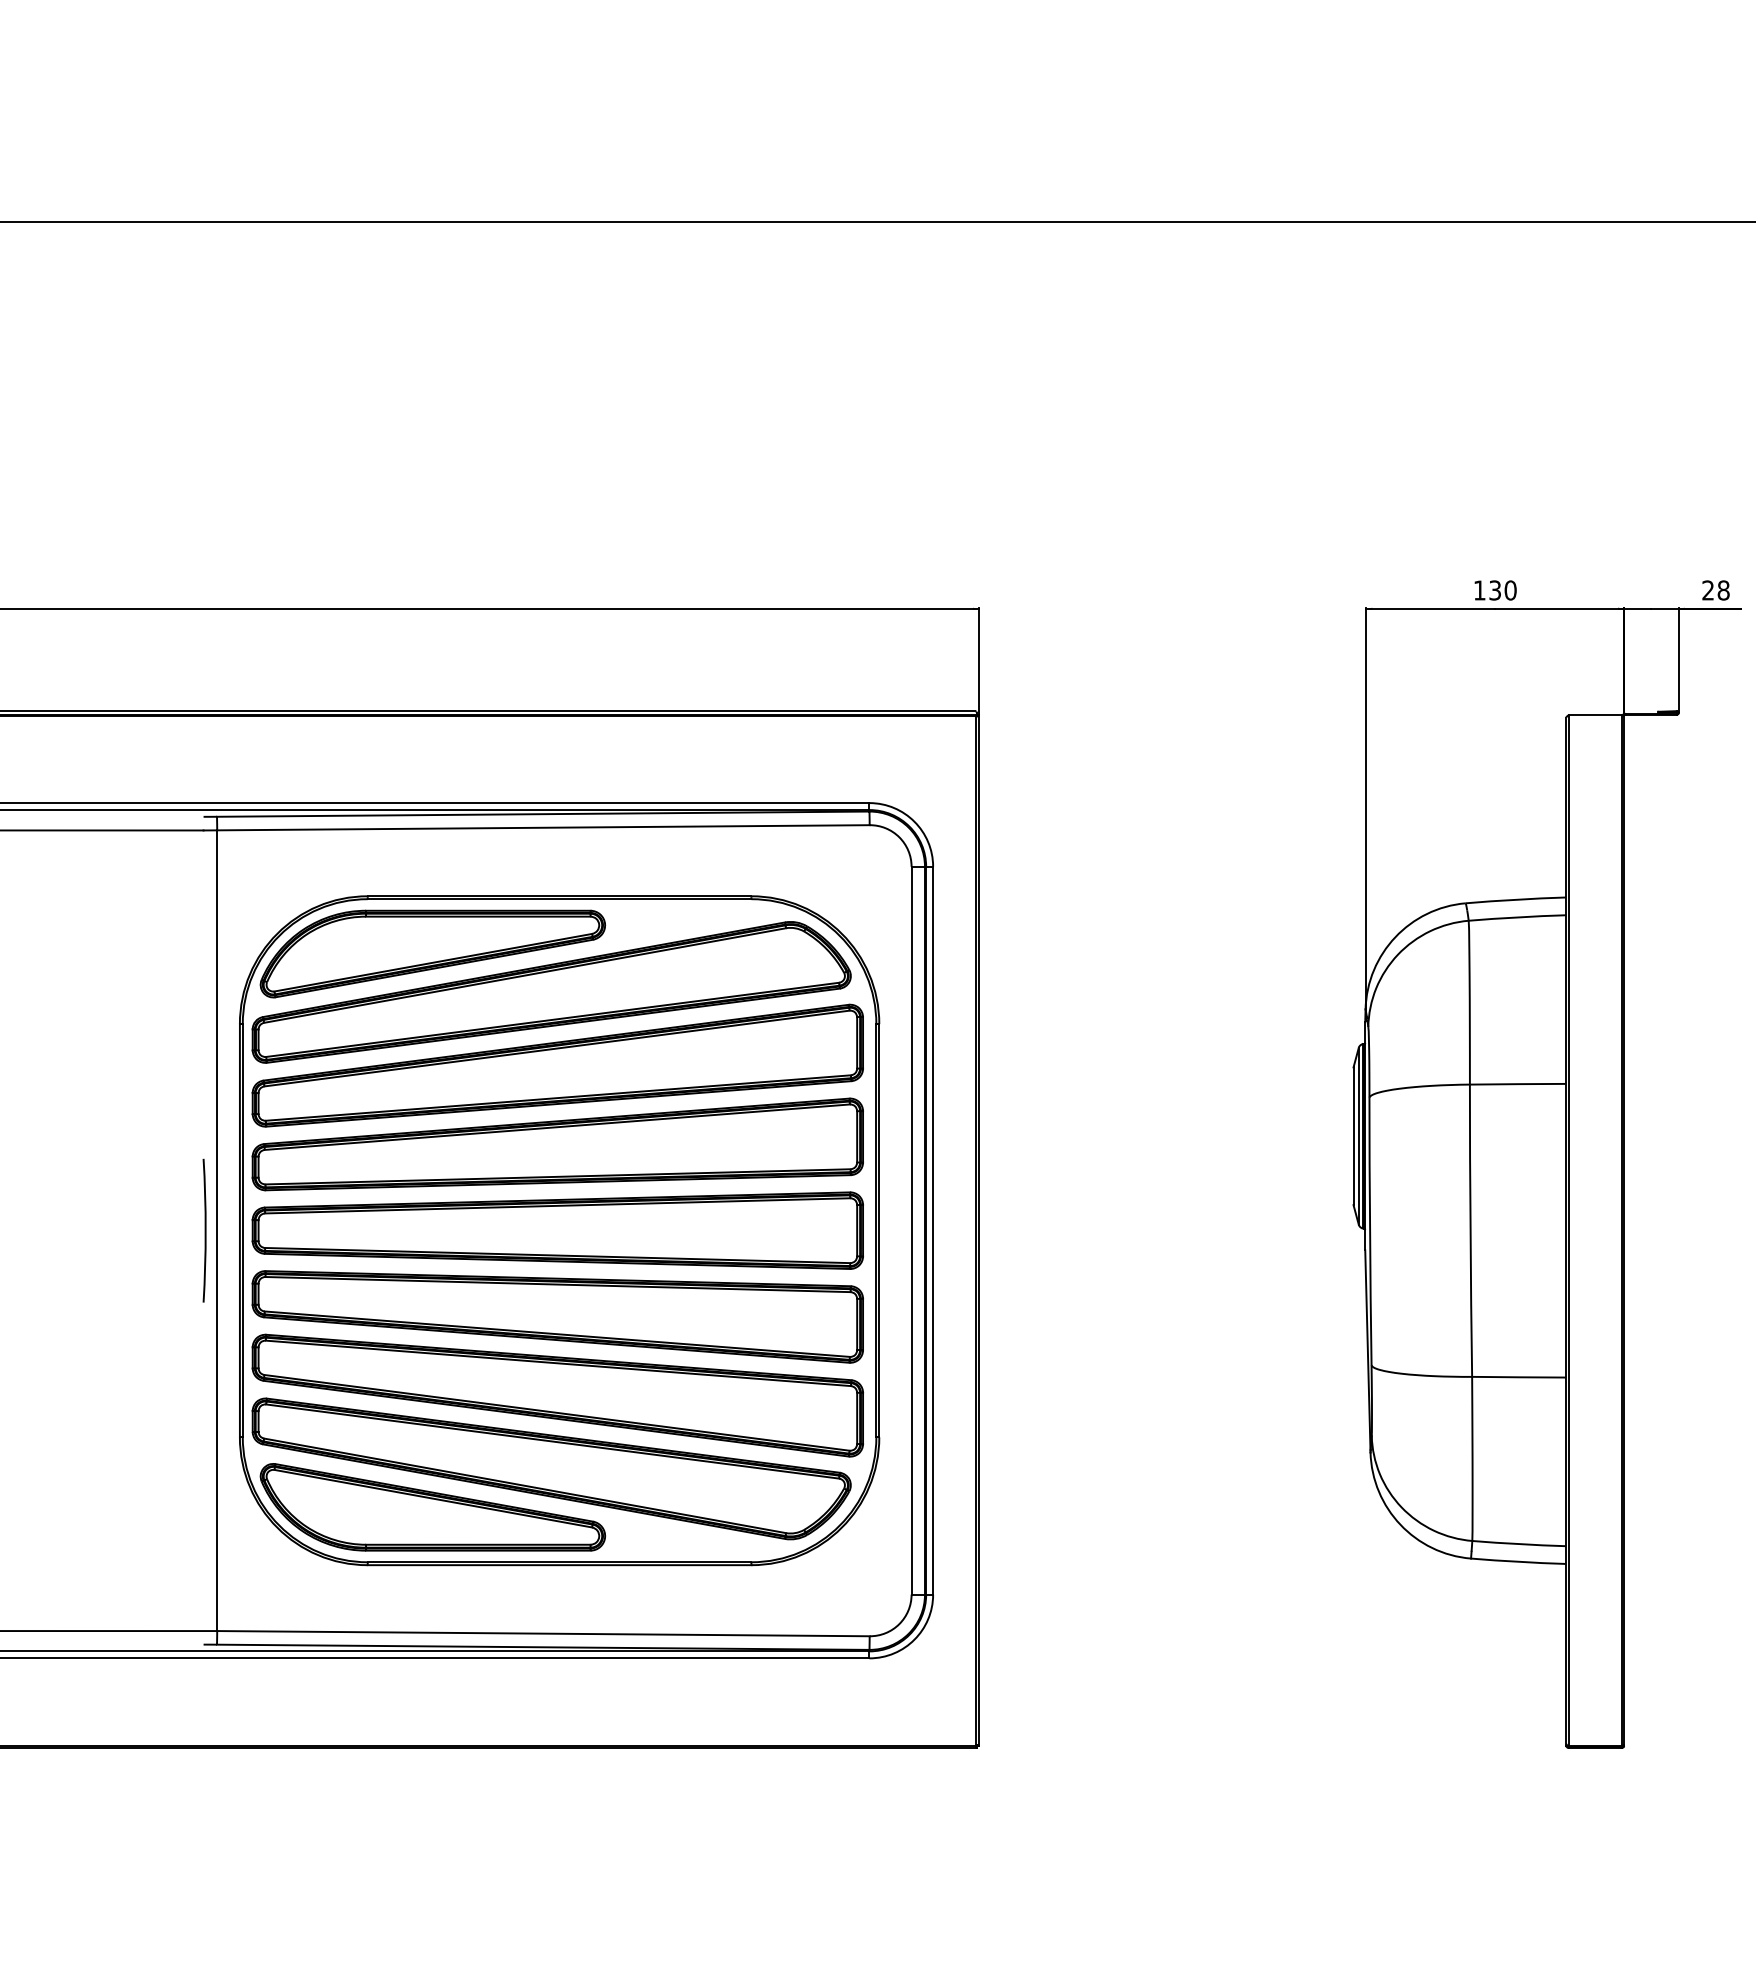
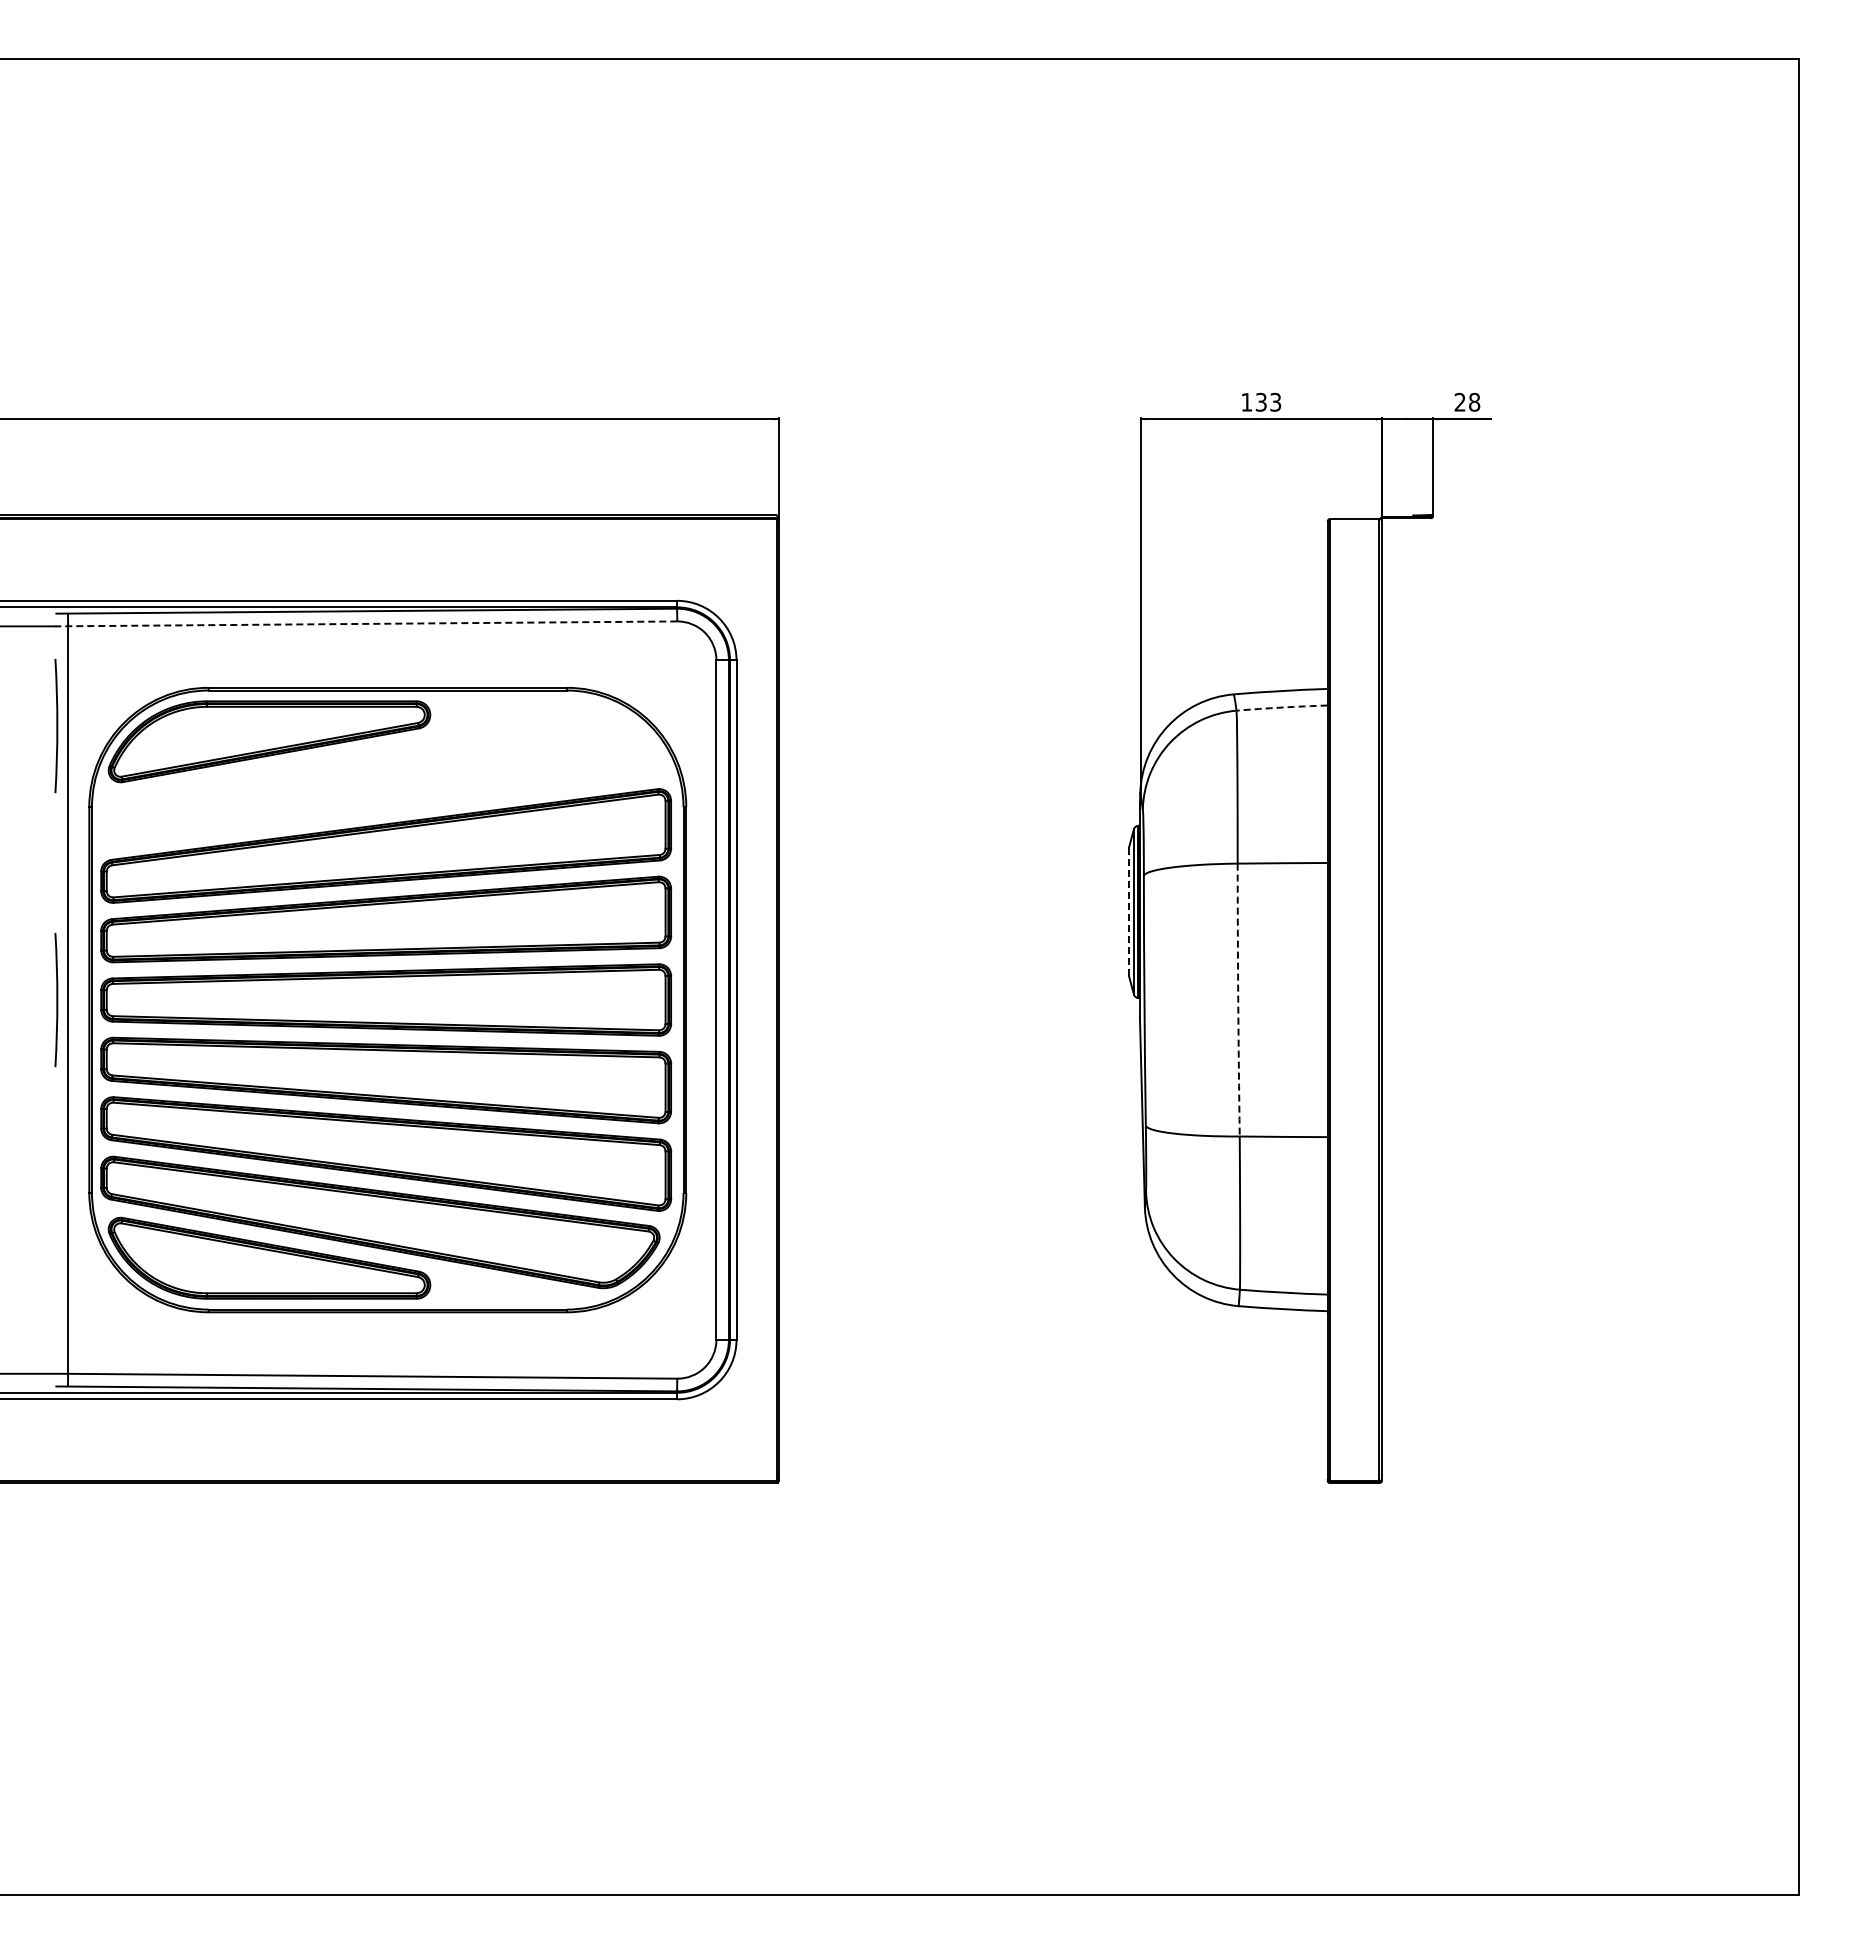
text: (1510, 589) -> (1275, 401), 130 -> 133
line: (536, 827) -> (366, 623), solid -> dashed
arc: (1517, 917) -> (1282, 707), solid -> dashed
arc: (204, 937) -> (56, 726), added
part: (551, 992) -> (380, 777), removed
line: (1354, 1135) -> (1129, 911), solid -> dashed
arc: (1470, 1231) -> (1238, 1000), solid -> dashed

